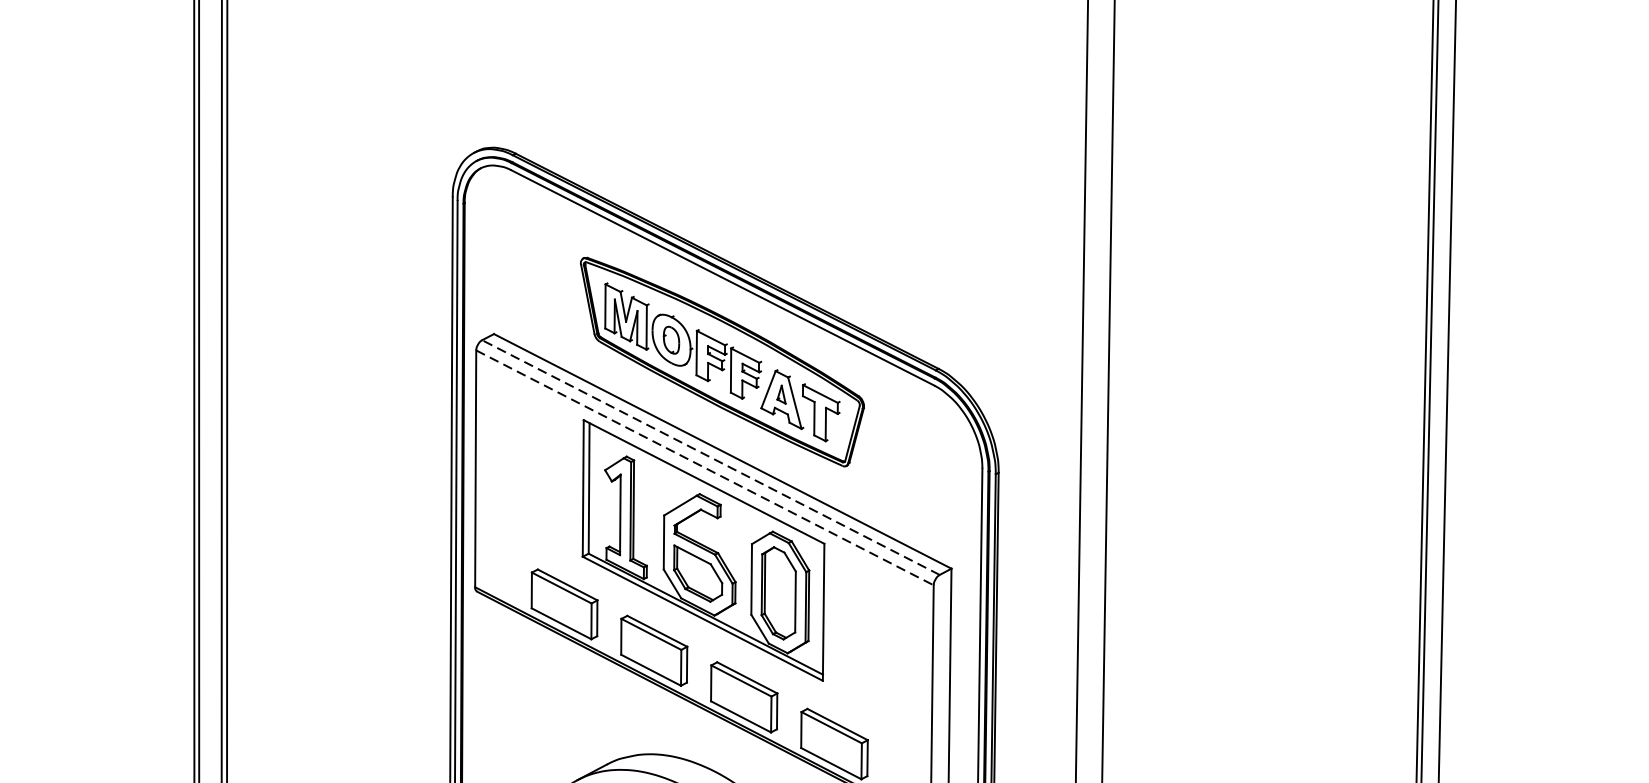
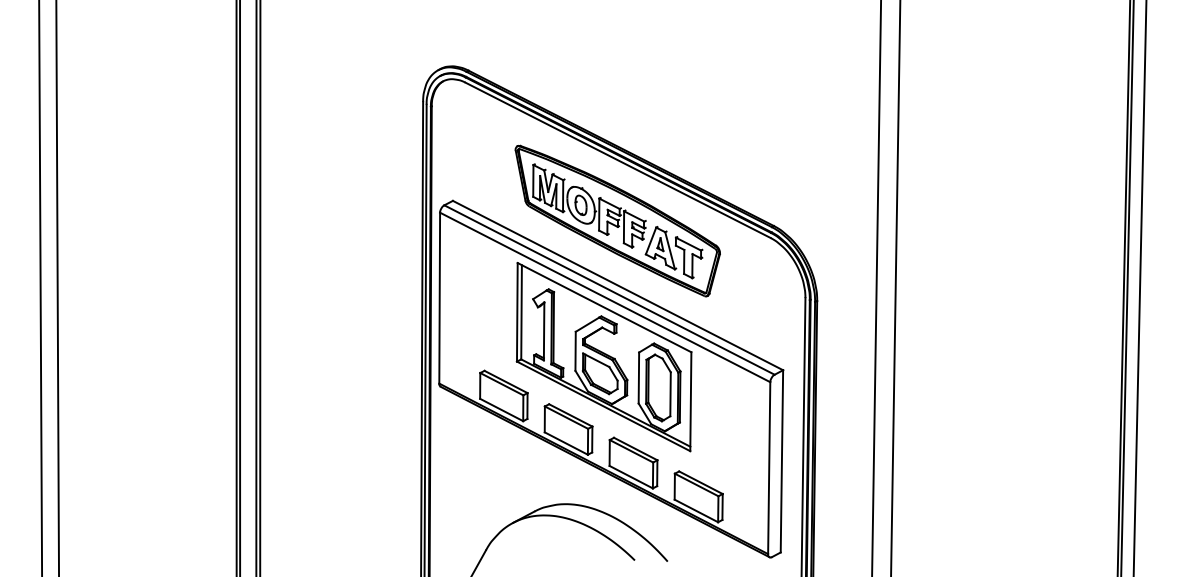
line: (710, 458) -> (609, 290), dashed -> solid
line: (705, 467) -> (605, 297), dashed -> solid

